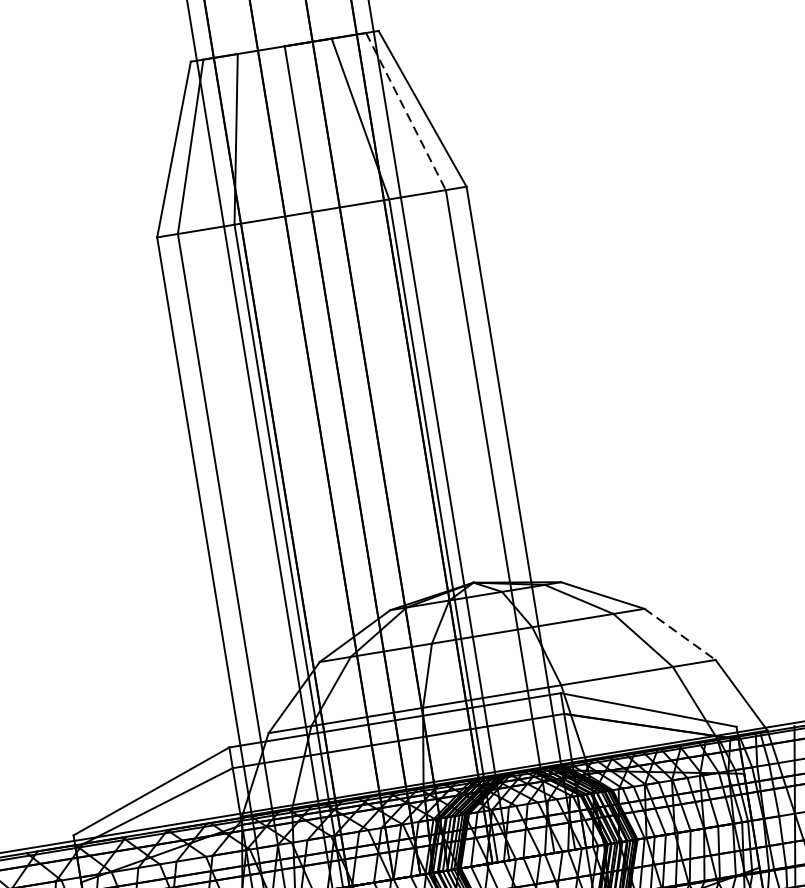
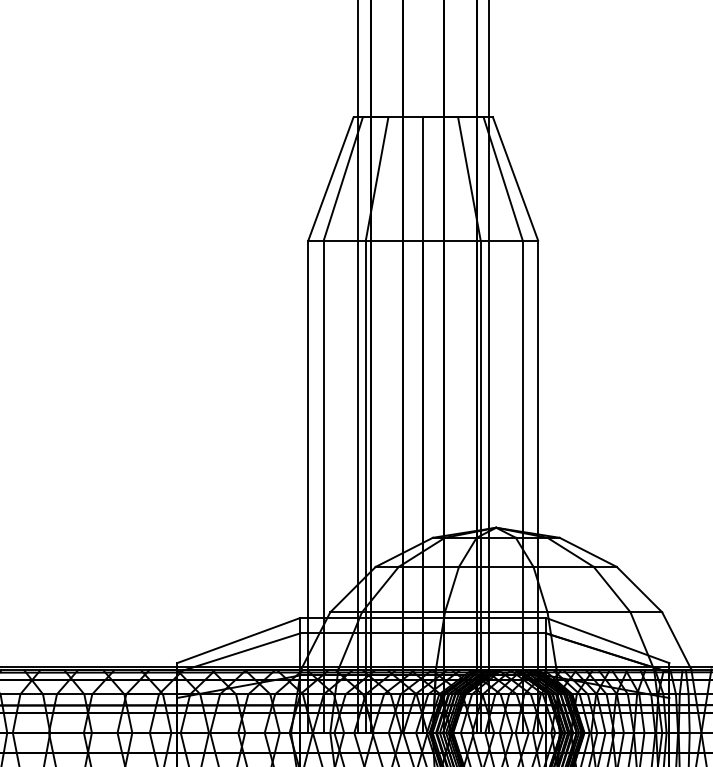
line: (406, 112) -> (503, 179), dashed -> solid
line: (679, 634) -> (639, 589), dashed -> solid

